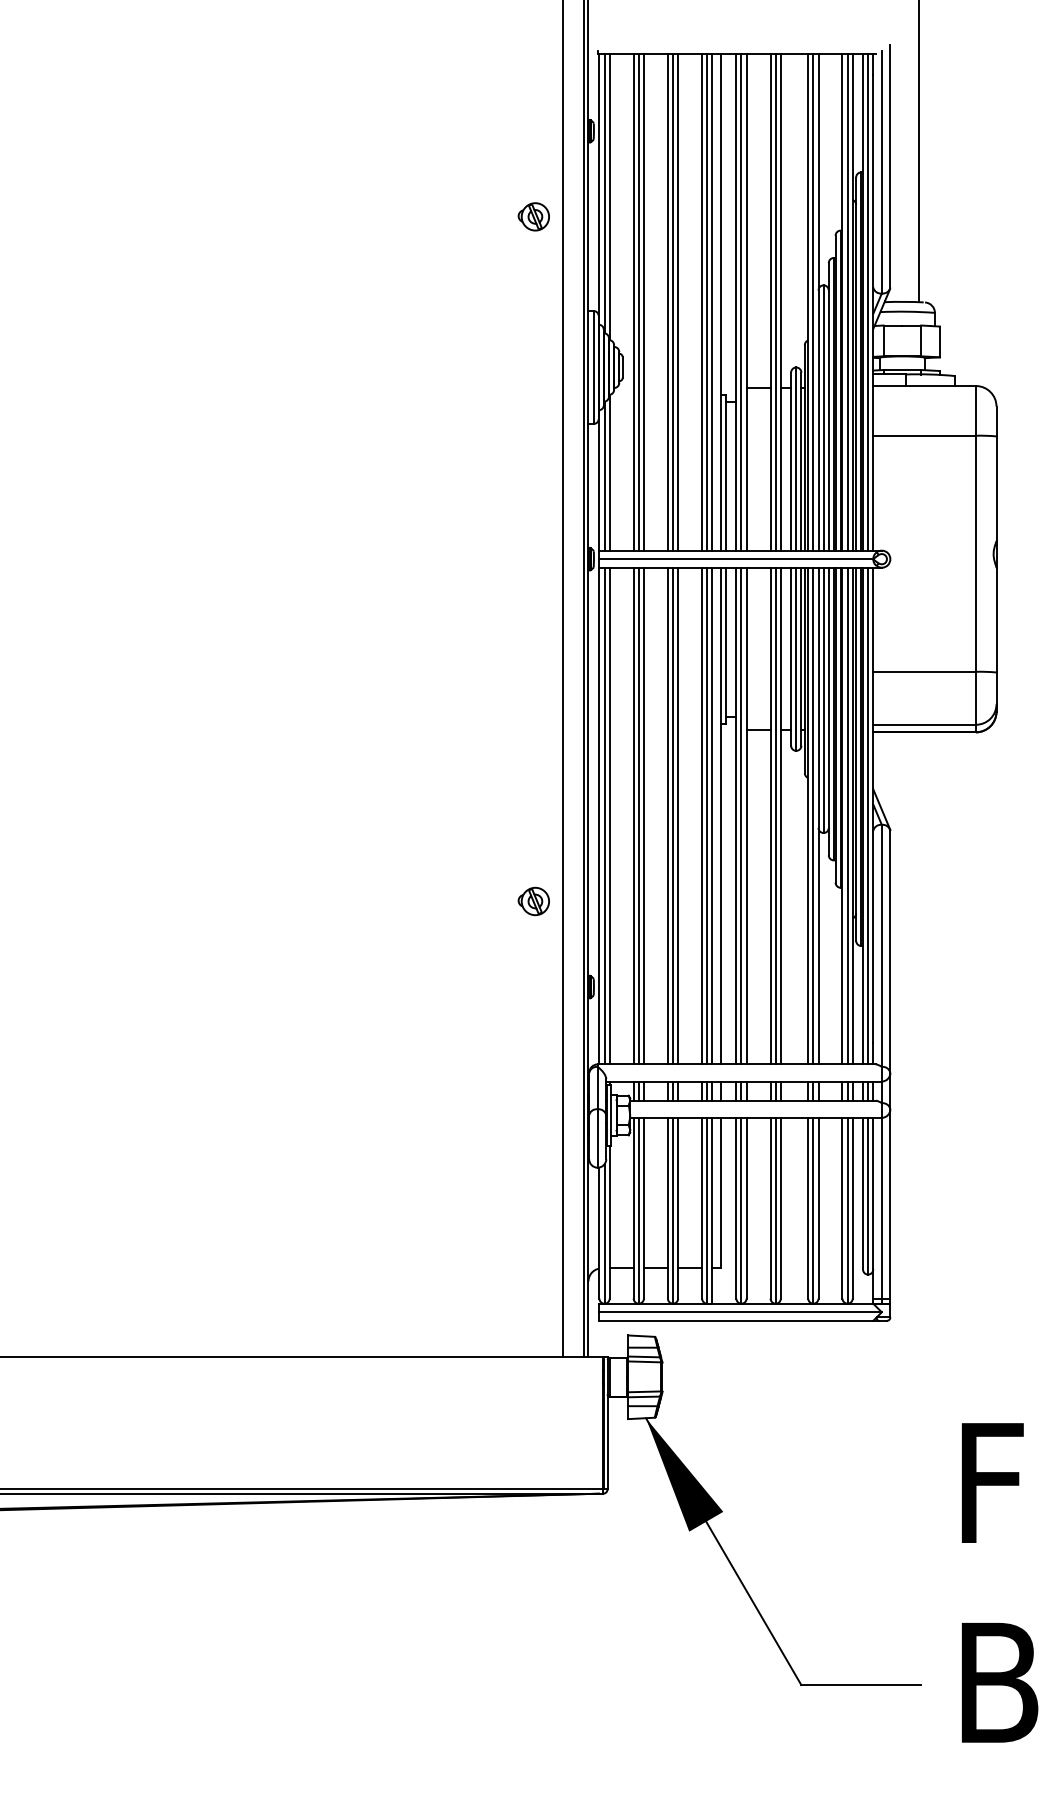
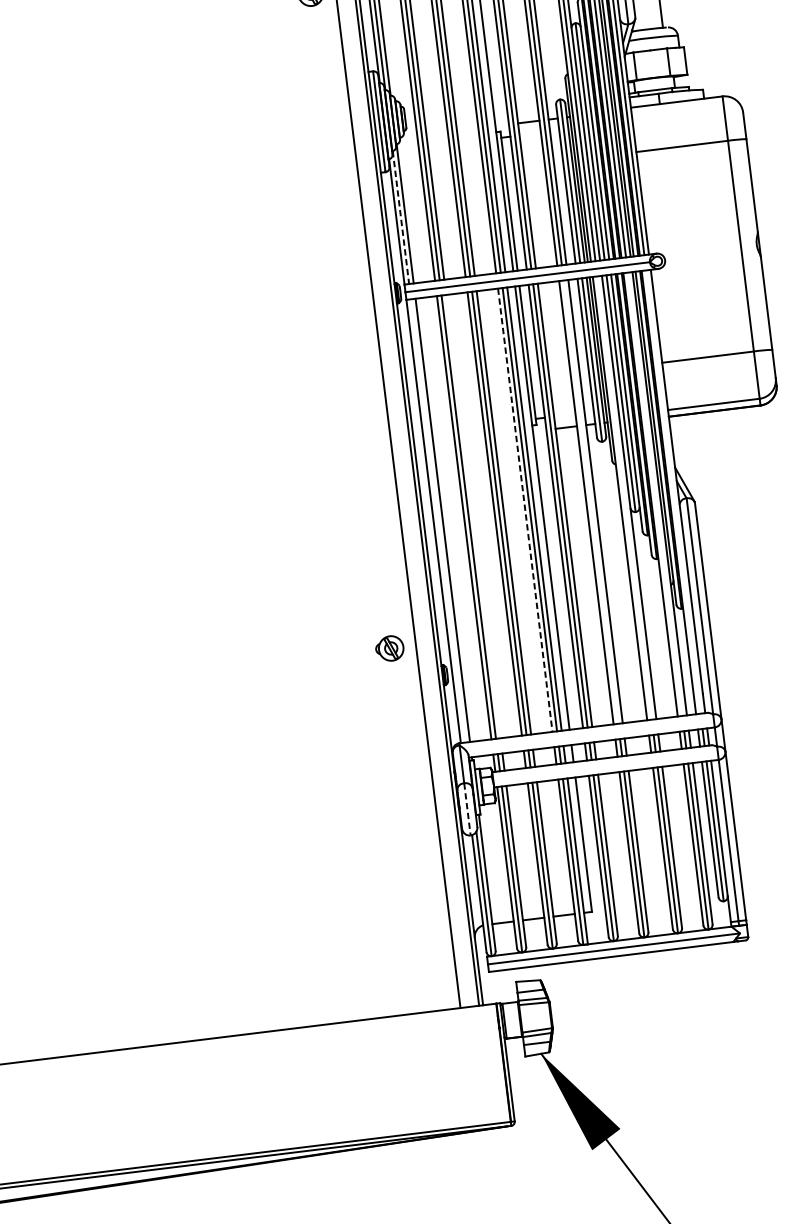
line: (604, 476) -> (400, 217), solid -> dashed
line: (604, 815) -> (438, 520), removed
line: (643, 815) -> (472, 516), removed
line: (775, 815) -> (590, 501), removed
line: (813, 815) -> (624, 497), removed
line: (847, 815) -> (654, 493), removed
line: (868, 815) -> (673, 491), removed
line: (702, 816) -> (525, 510), solid -> dashed
part: (533, 901) -> (389, 648), moved
line: (597, 1139) -> (467, 810), solid -> dashed

